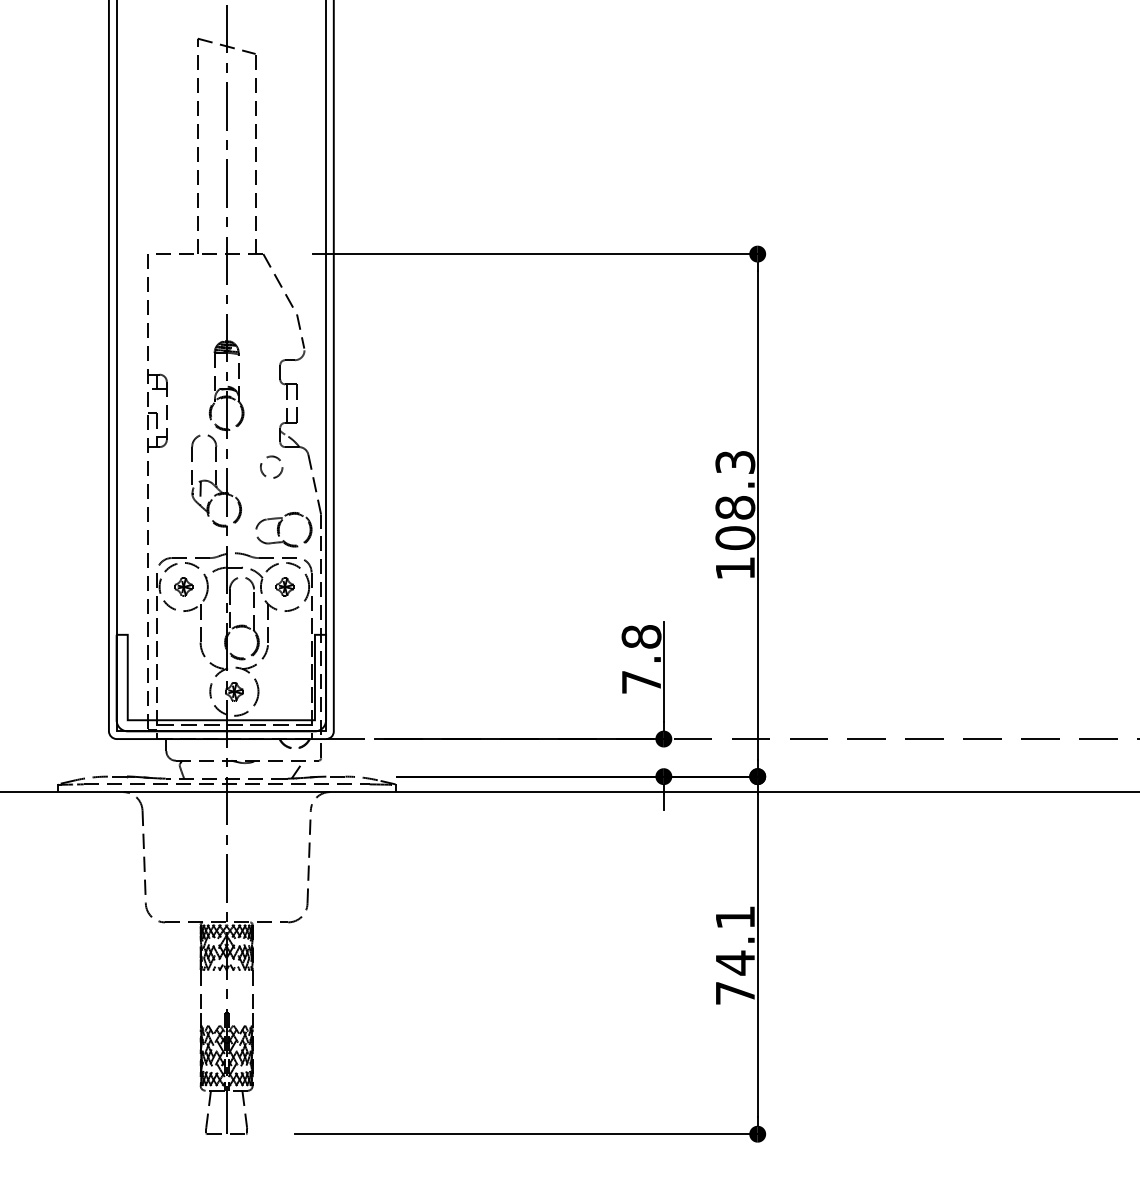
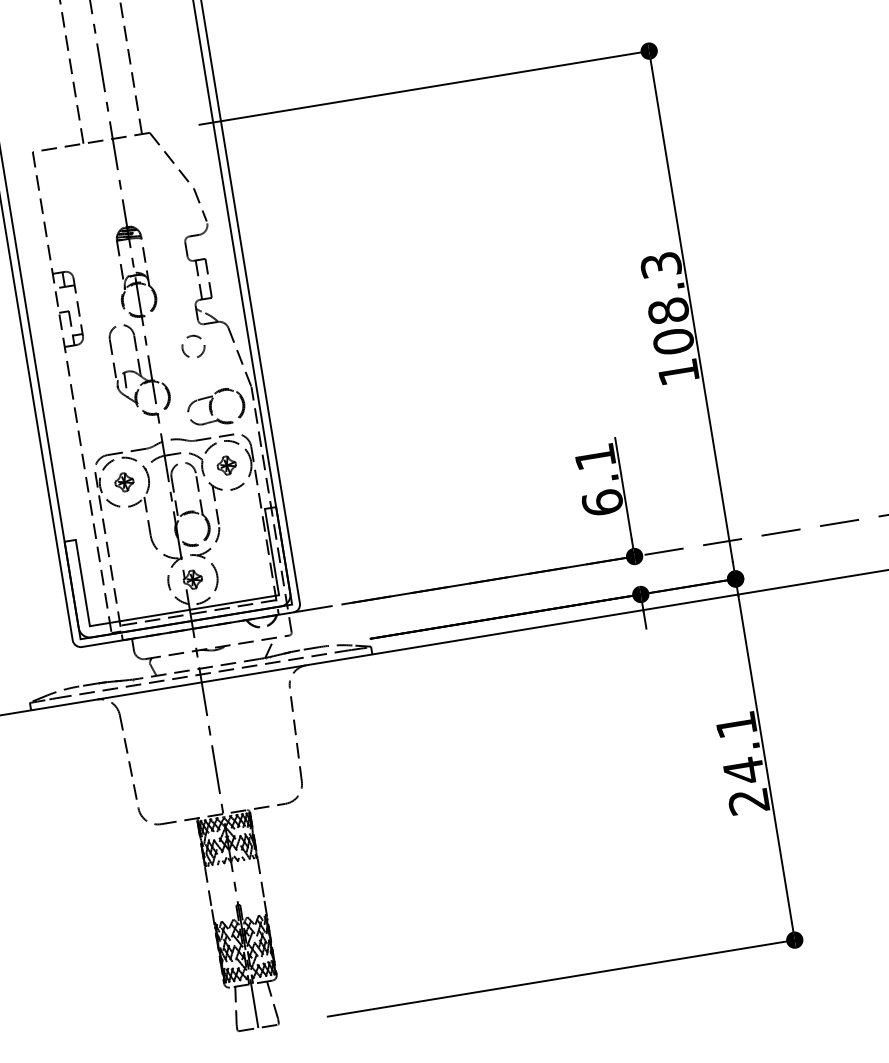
text: (641, 659) -> (598, 479), 7.8 -> 6.1
text: (734, 993) -> (748, 801), 74.1 -> 24.1

